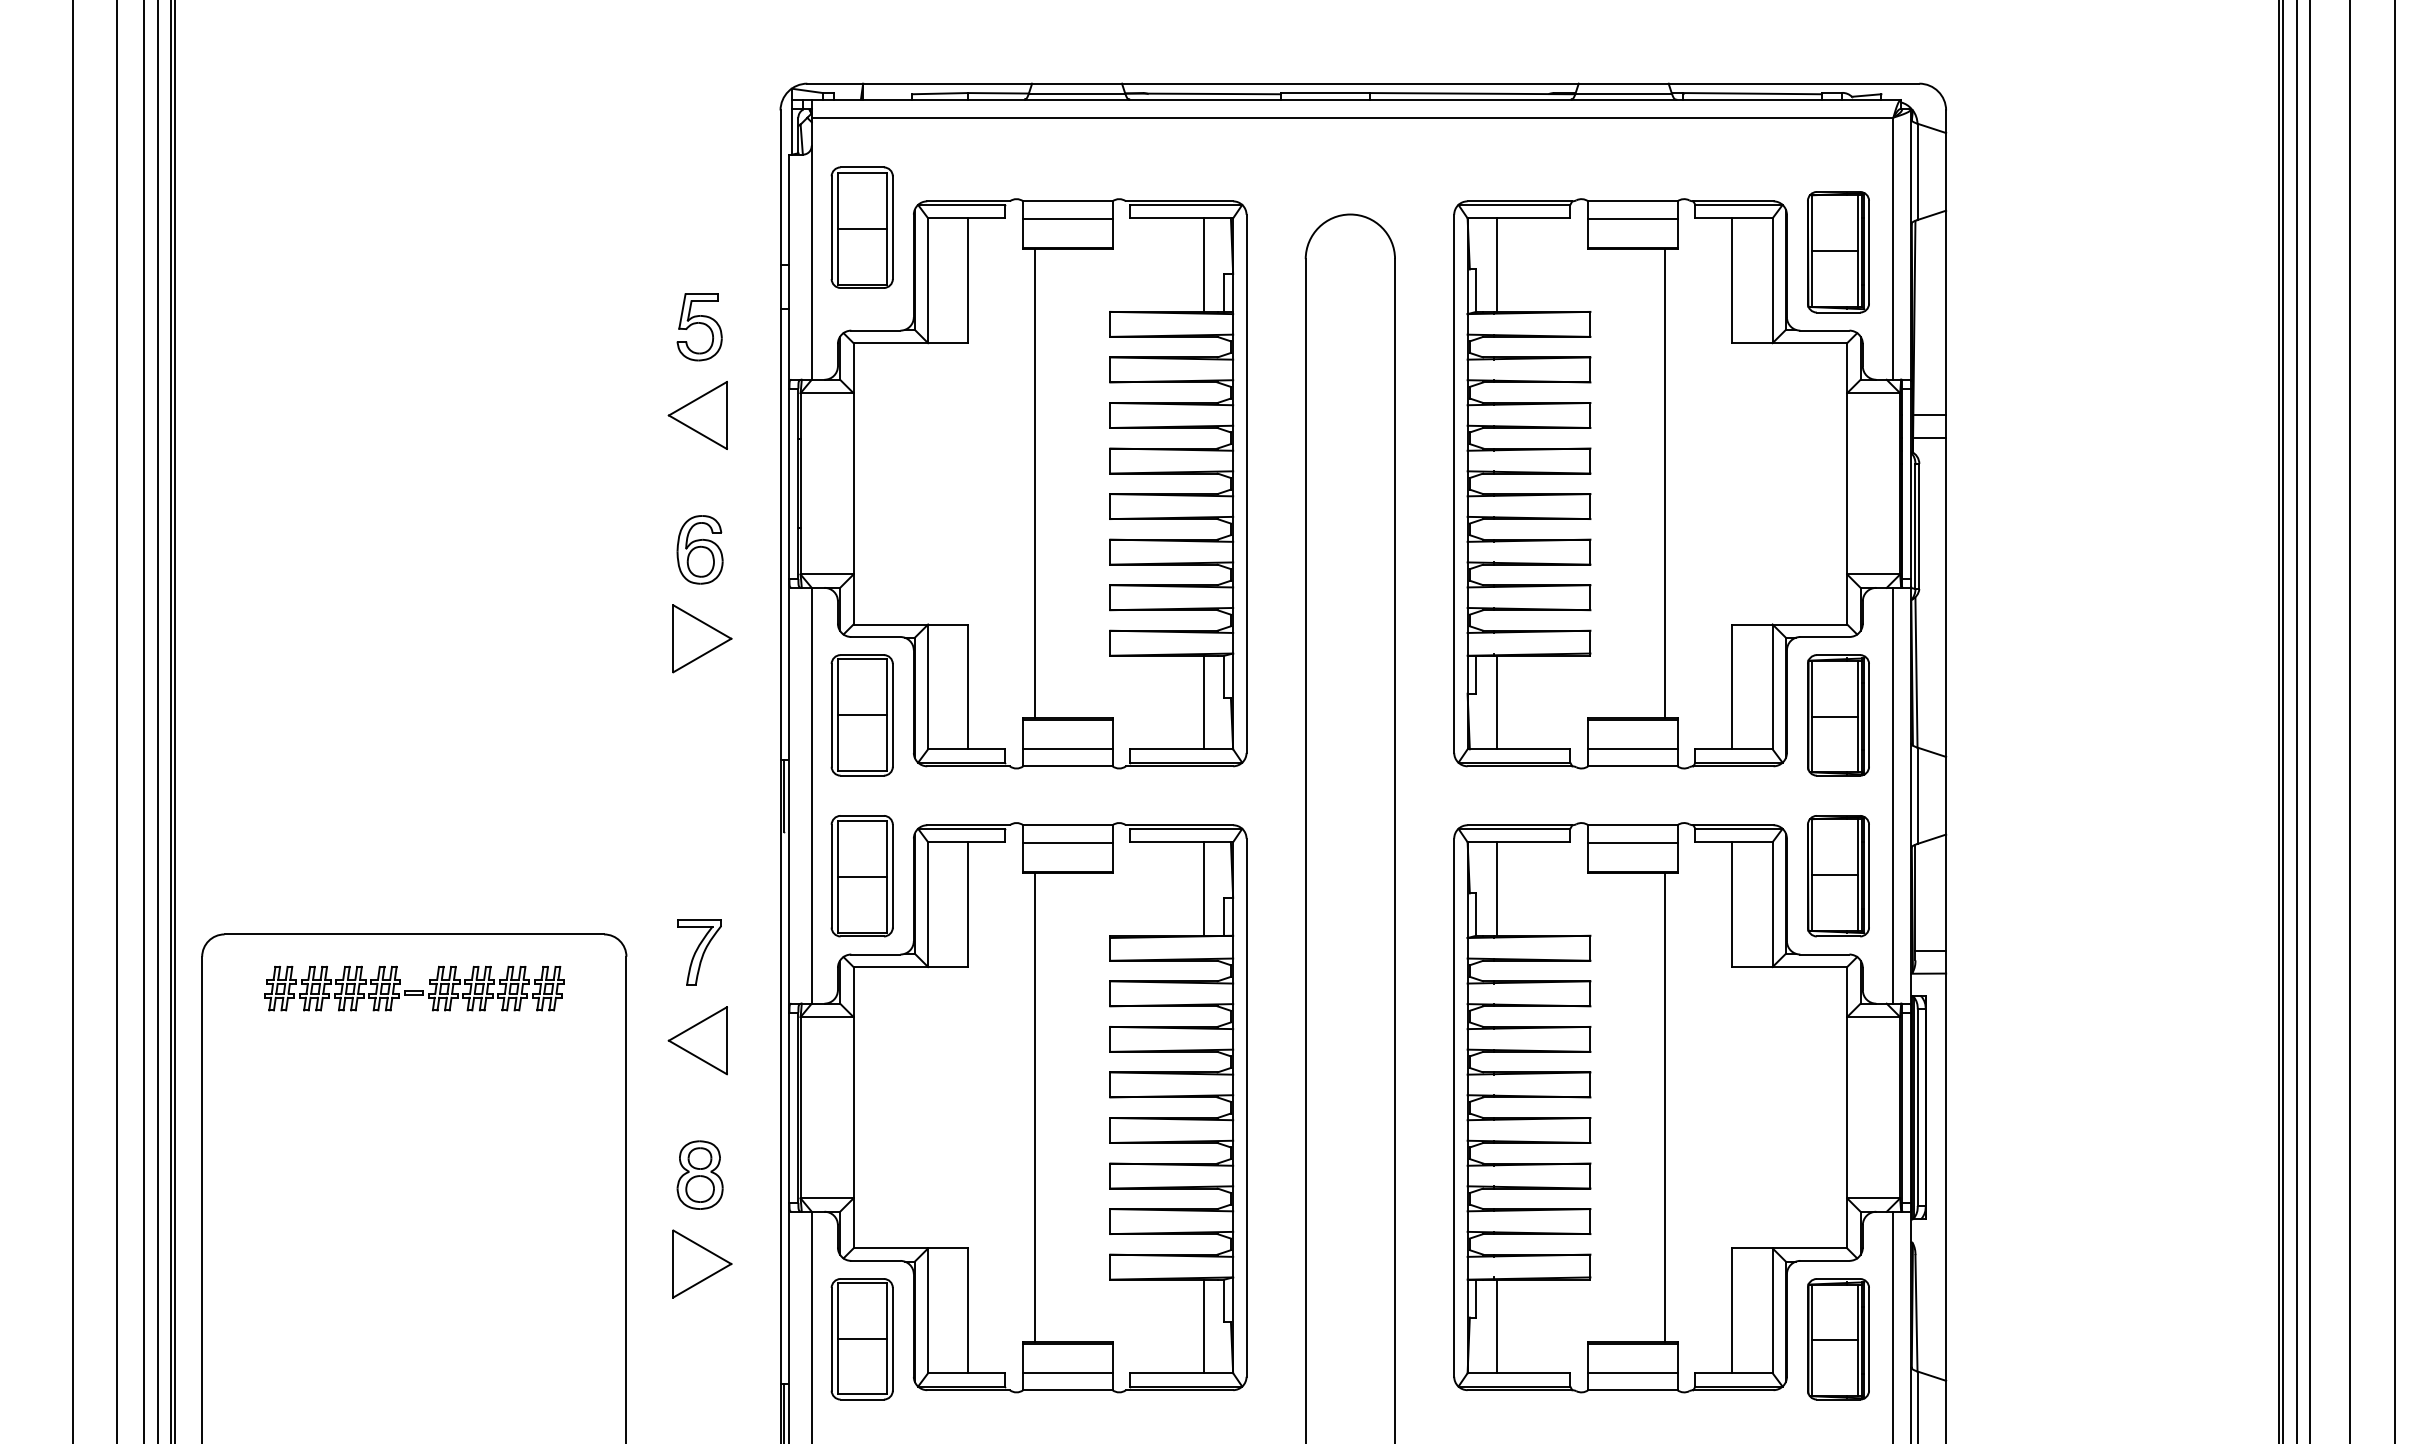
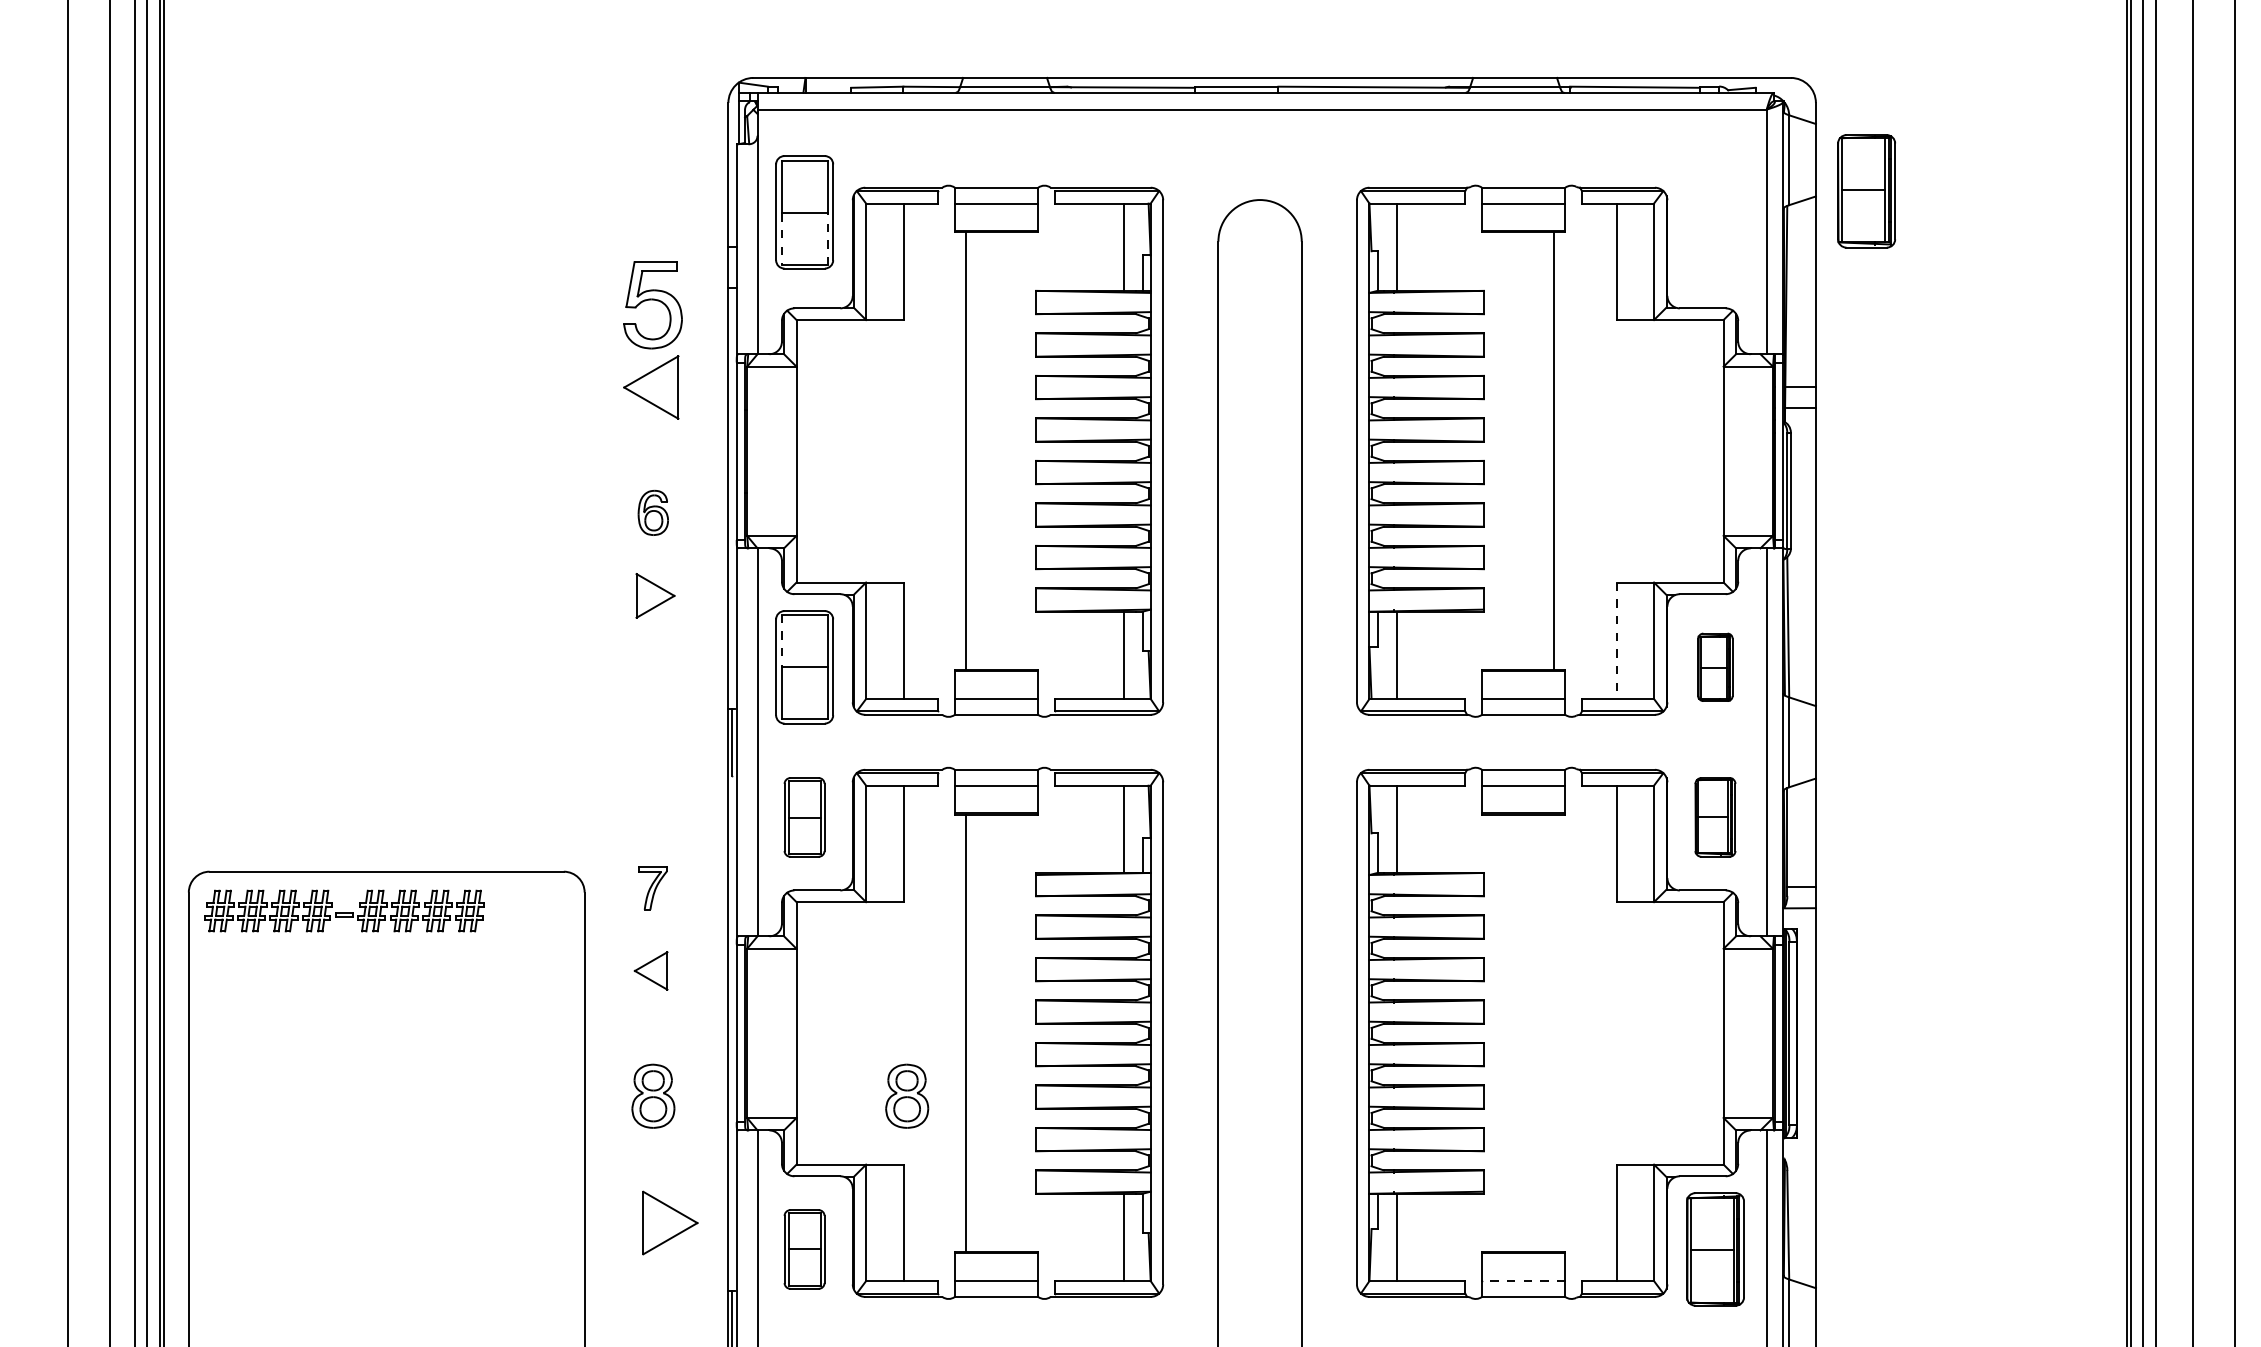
part: (1838, 252) -> (1866, 191), moved
line: (837, 256) -> (781, 239), solid -> dashed
line: (887, 256) -> (828, 239), solid -> dashed
part: (699, 327) -> (652, 305), size x1.4
part: (699, 549) -> (652, 512), size x0.7
part: (702, 638) -> (655, 595), size x0.7
line: (837, 686) -> (781, 640), solid -> dashed
line: (1732, 687) -> (1616, 641), solid -> dashed
part: (1838, 715) -> (1715, 667), size x0.6
part: (861, 876) -> (803, 817), size x0.7
part: (1838, 876) -> (1715, 817), size x0.7
part: (699, 952) -> (652, 888), size x0.7
part: (414, 988) -> (344, 910), moved
part: (697, 1040) -> (650, 970), size x0.6
line: (1665, 1107) -> (1554, 1033), removed
part: (971, 1174) -> (906, 1095), added
part: (702, 1263) -> (670, 1222), moved
part: (861, 1339) -> (803, 1249), size x0.7
line: (1632, 1372) -> (1523, 1280), solid -> dashed

